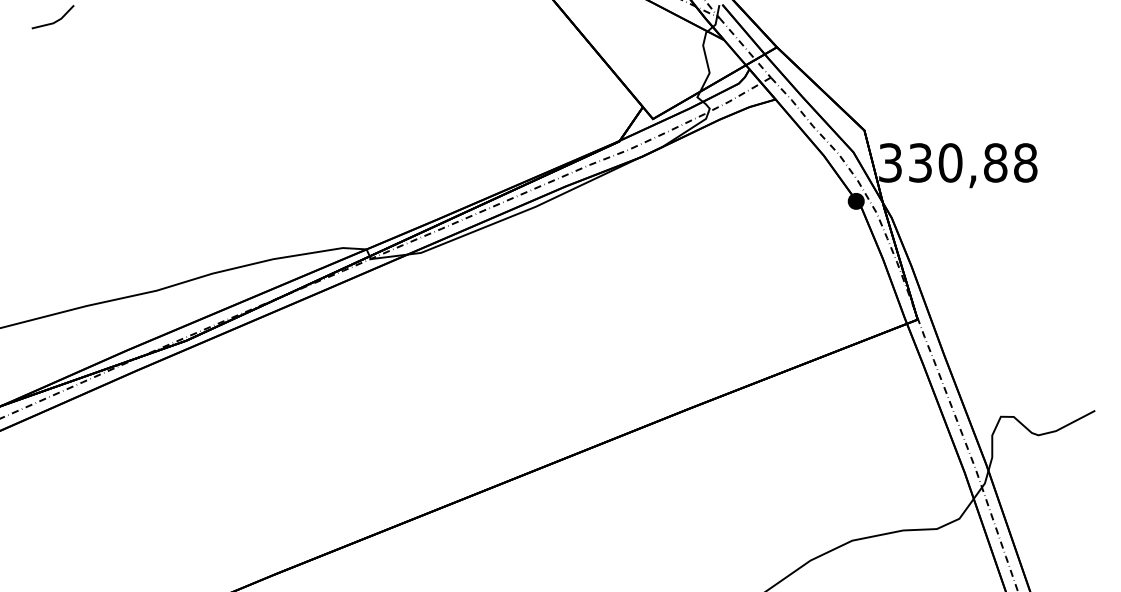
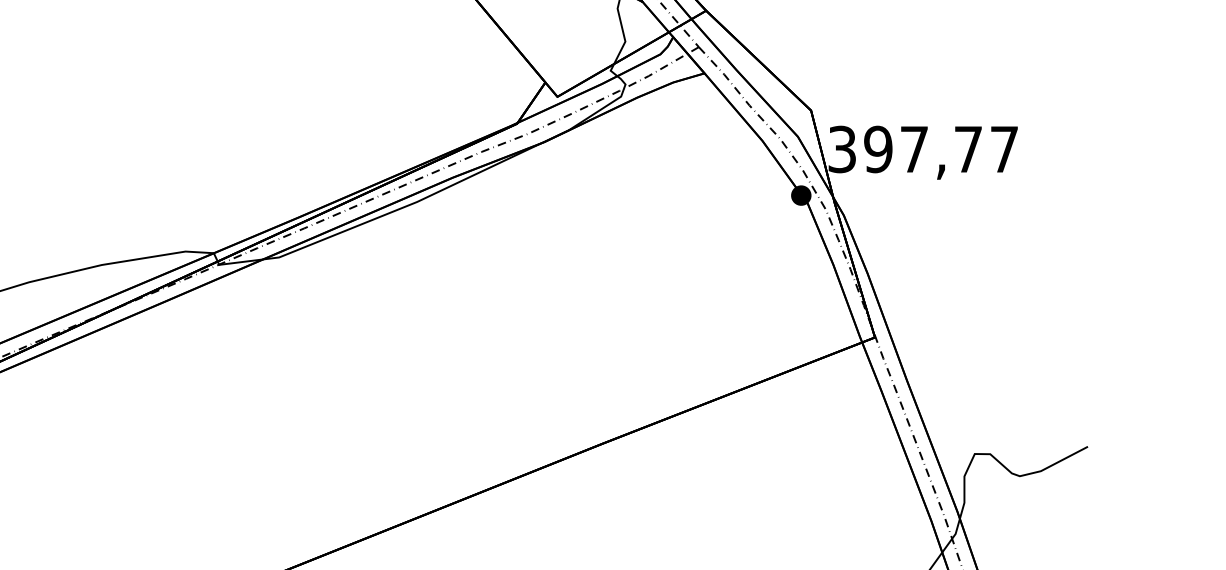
text: (972, 162) -> (940, 148), 330,88 -> 397,77

